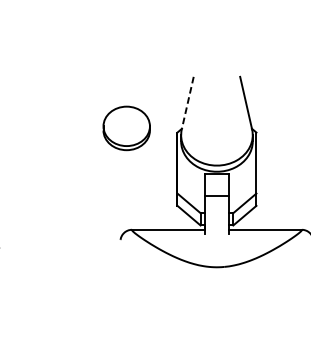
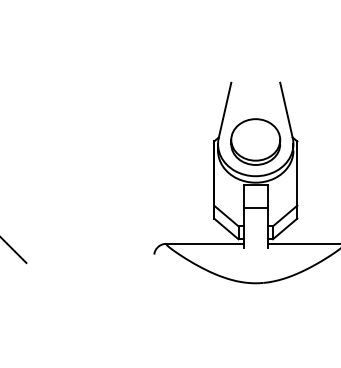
line: (187, 103) -> (224, 110), dashed -> solid
part: (126, 127) -> (255, 141), moved

